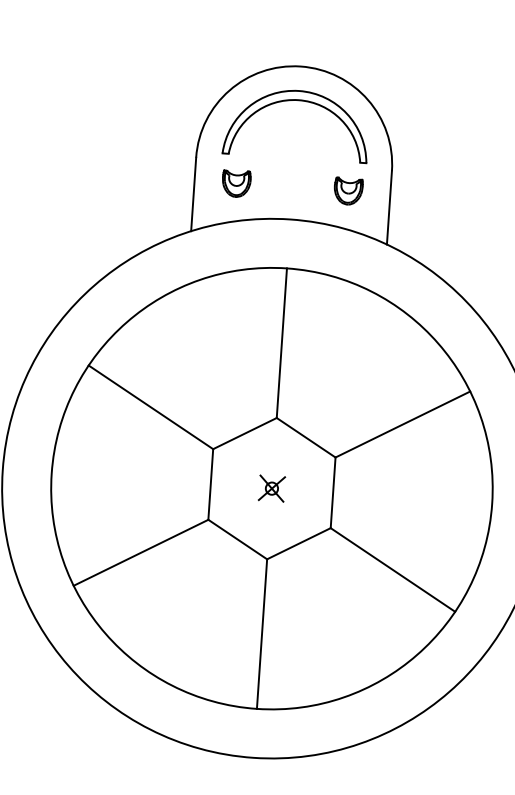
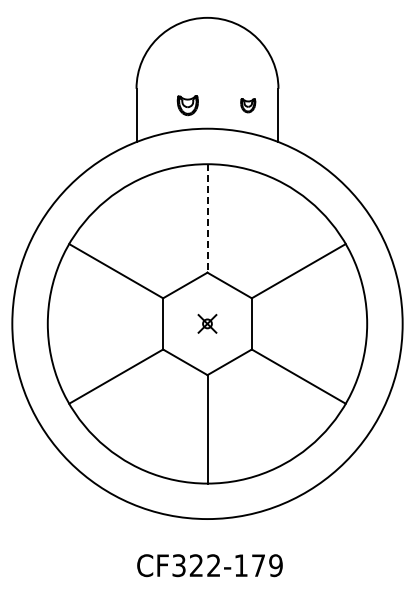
part: (298, 101) -> (207, 43), removed
part: (235, 183) -> (187, 105), moved
part: (349, 191) -> (248, 105), size x0.7
line: (281, 343) -> (207, 218), solid -> dashed

